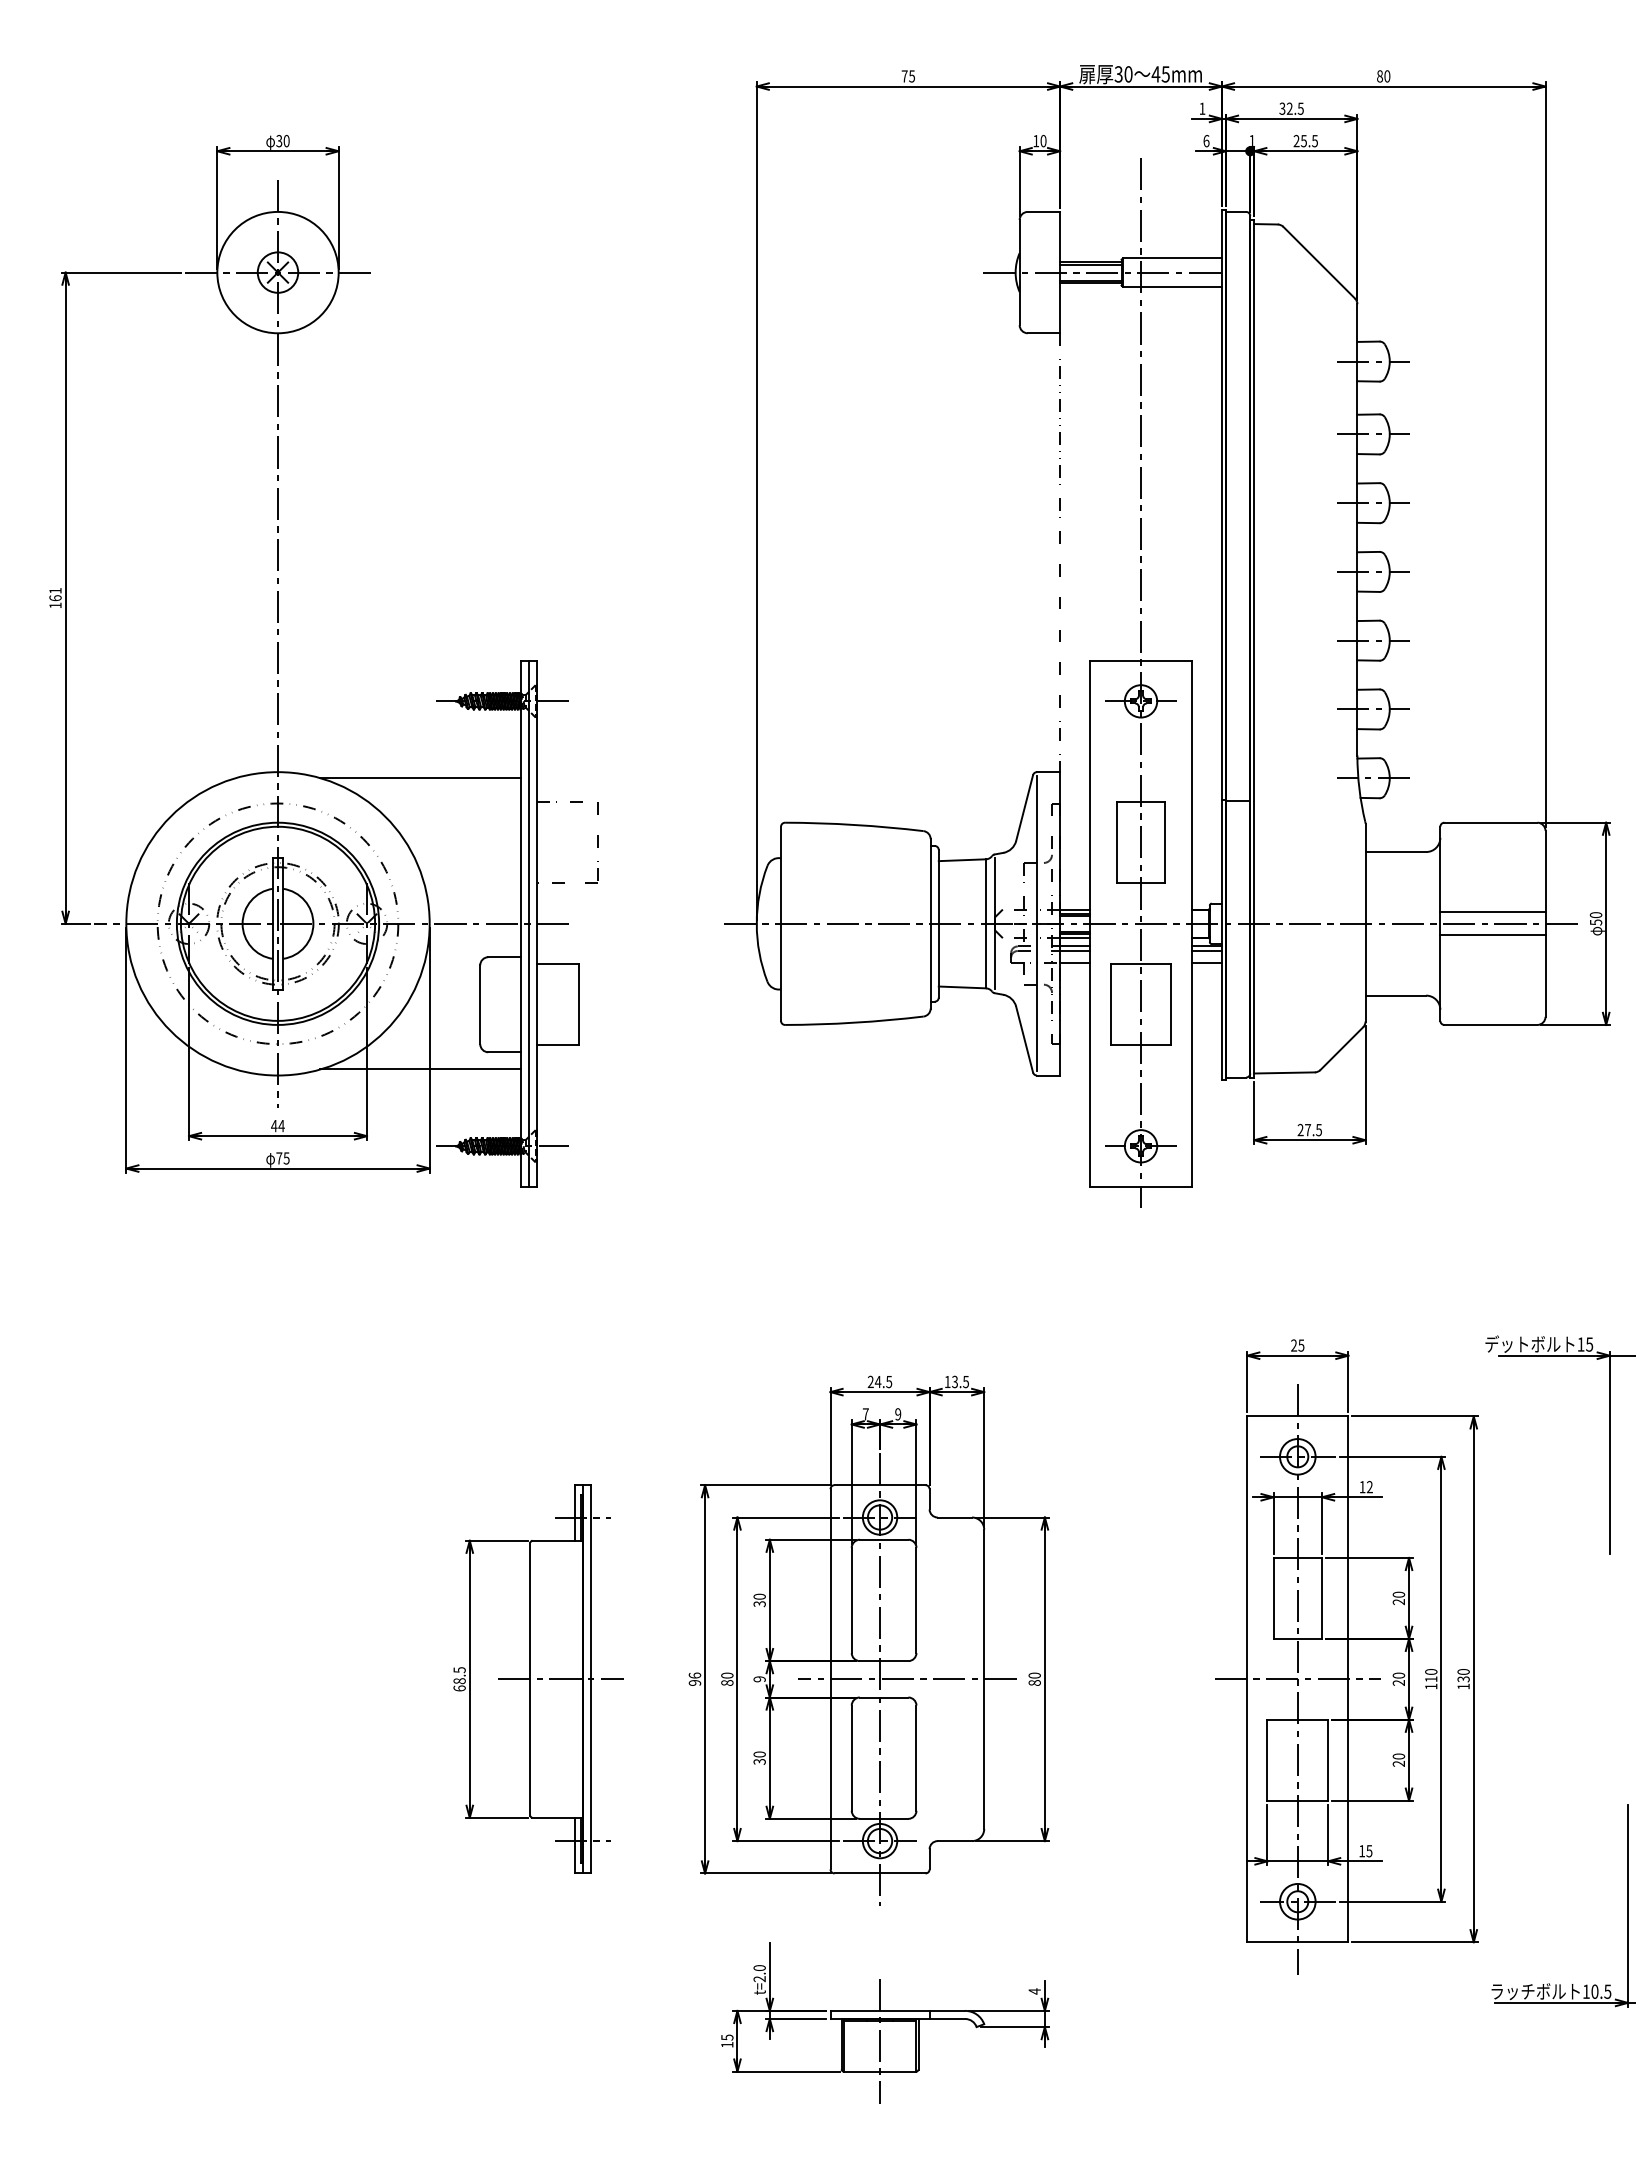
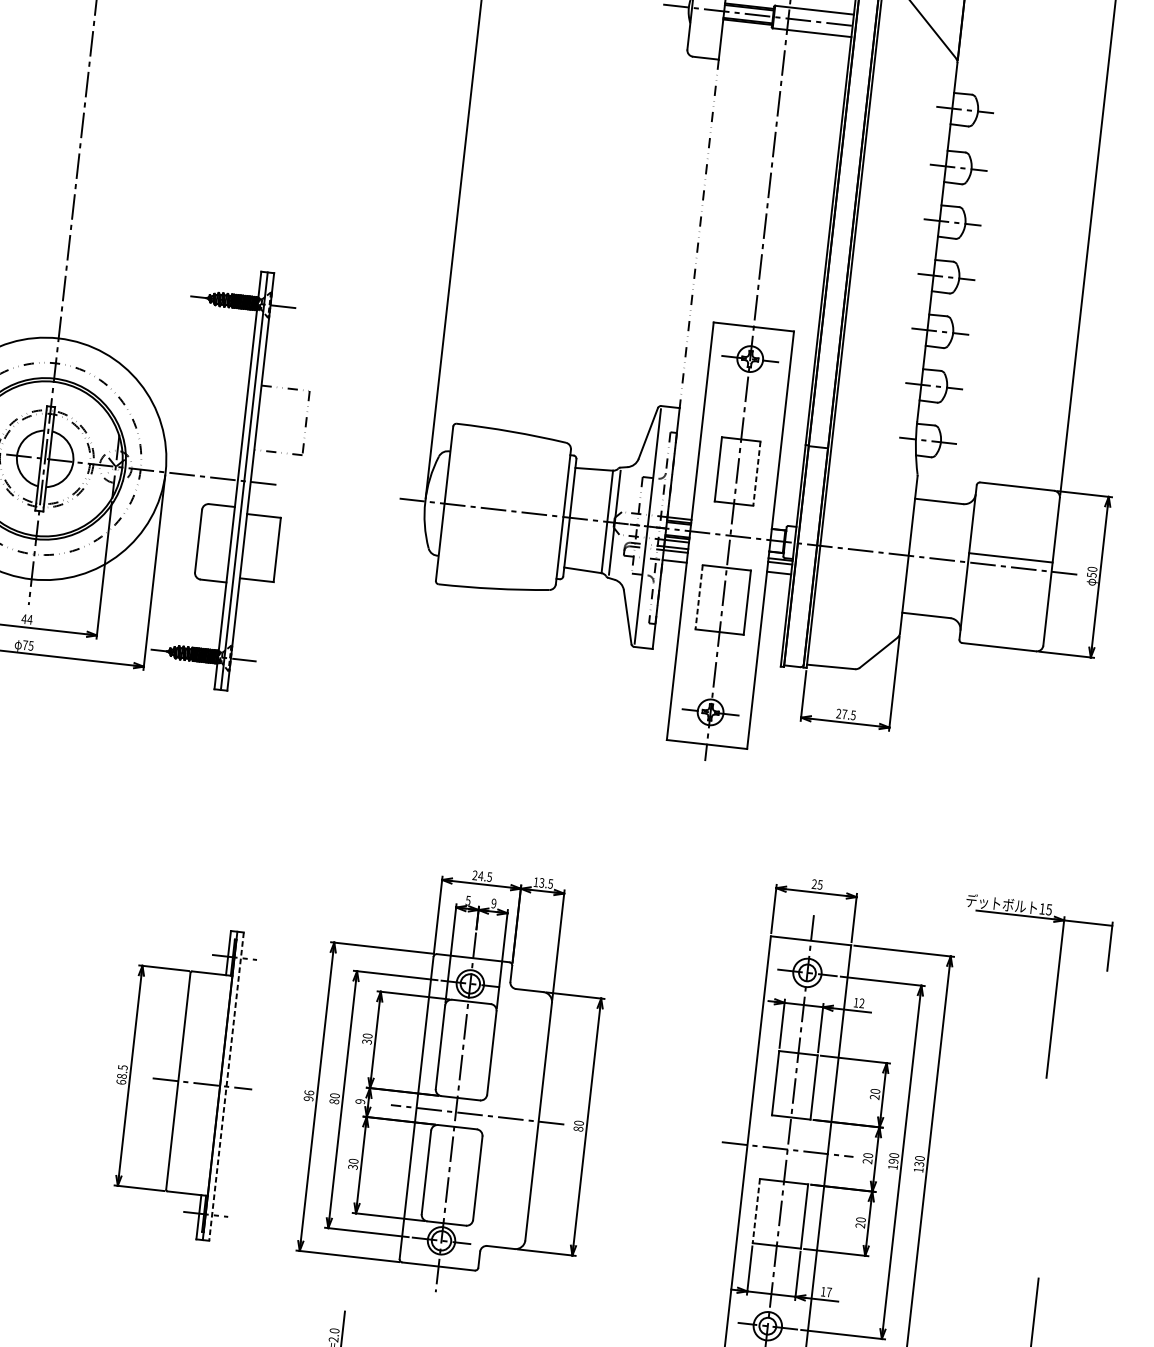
line: (420, 778) -> (171, 356), removed
line: (1165, 843) -> (757, 474), solid -> dashed
line: (1492, 935) -> (1008, 576), removed
line: (1110, 1005) -> (698, 597), solid -> dashed
line: (420, 1069) -> (145, 587), removed
text: (865, 1414) -> (467, 900), 7 -> 5
line: (591, 1679) -> (226, 1086), solid -> dashed
text: (1431, 1679) -> (893, 1161), 110 -> 190
line: (1267, 1760) -> (756, 1211), solid -> dashed
text: (1369, 1851) -> (829, 1292), 15 -> 17

